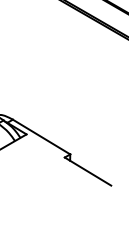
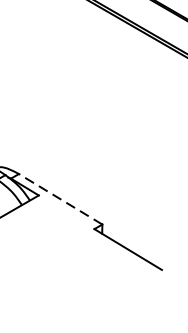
line: (41, 137) -> (60, 199), solid -> dashed

